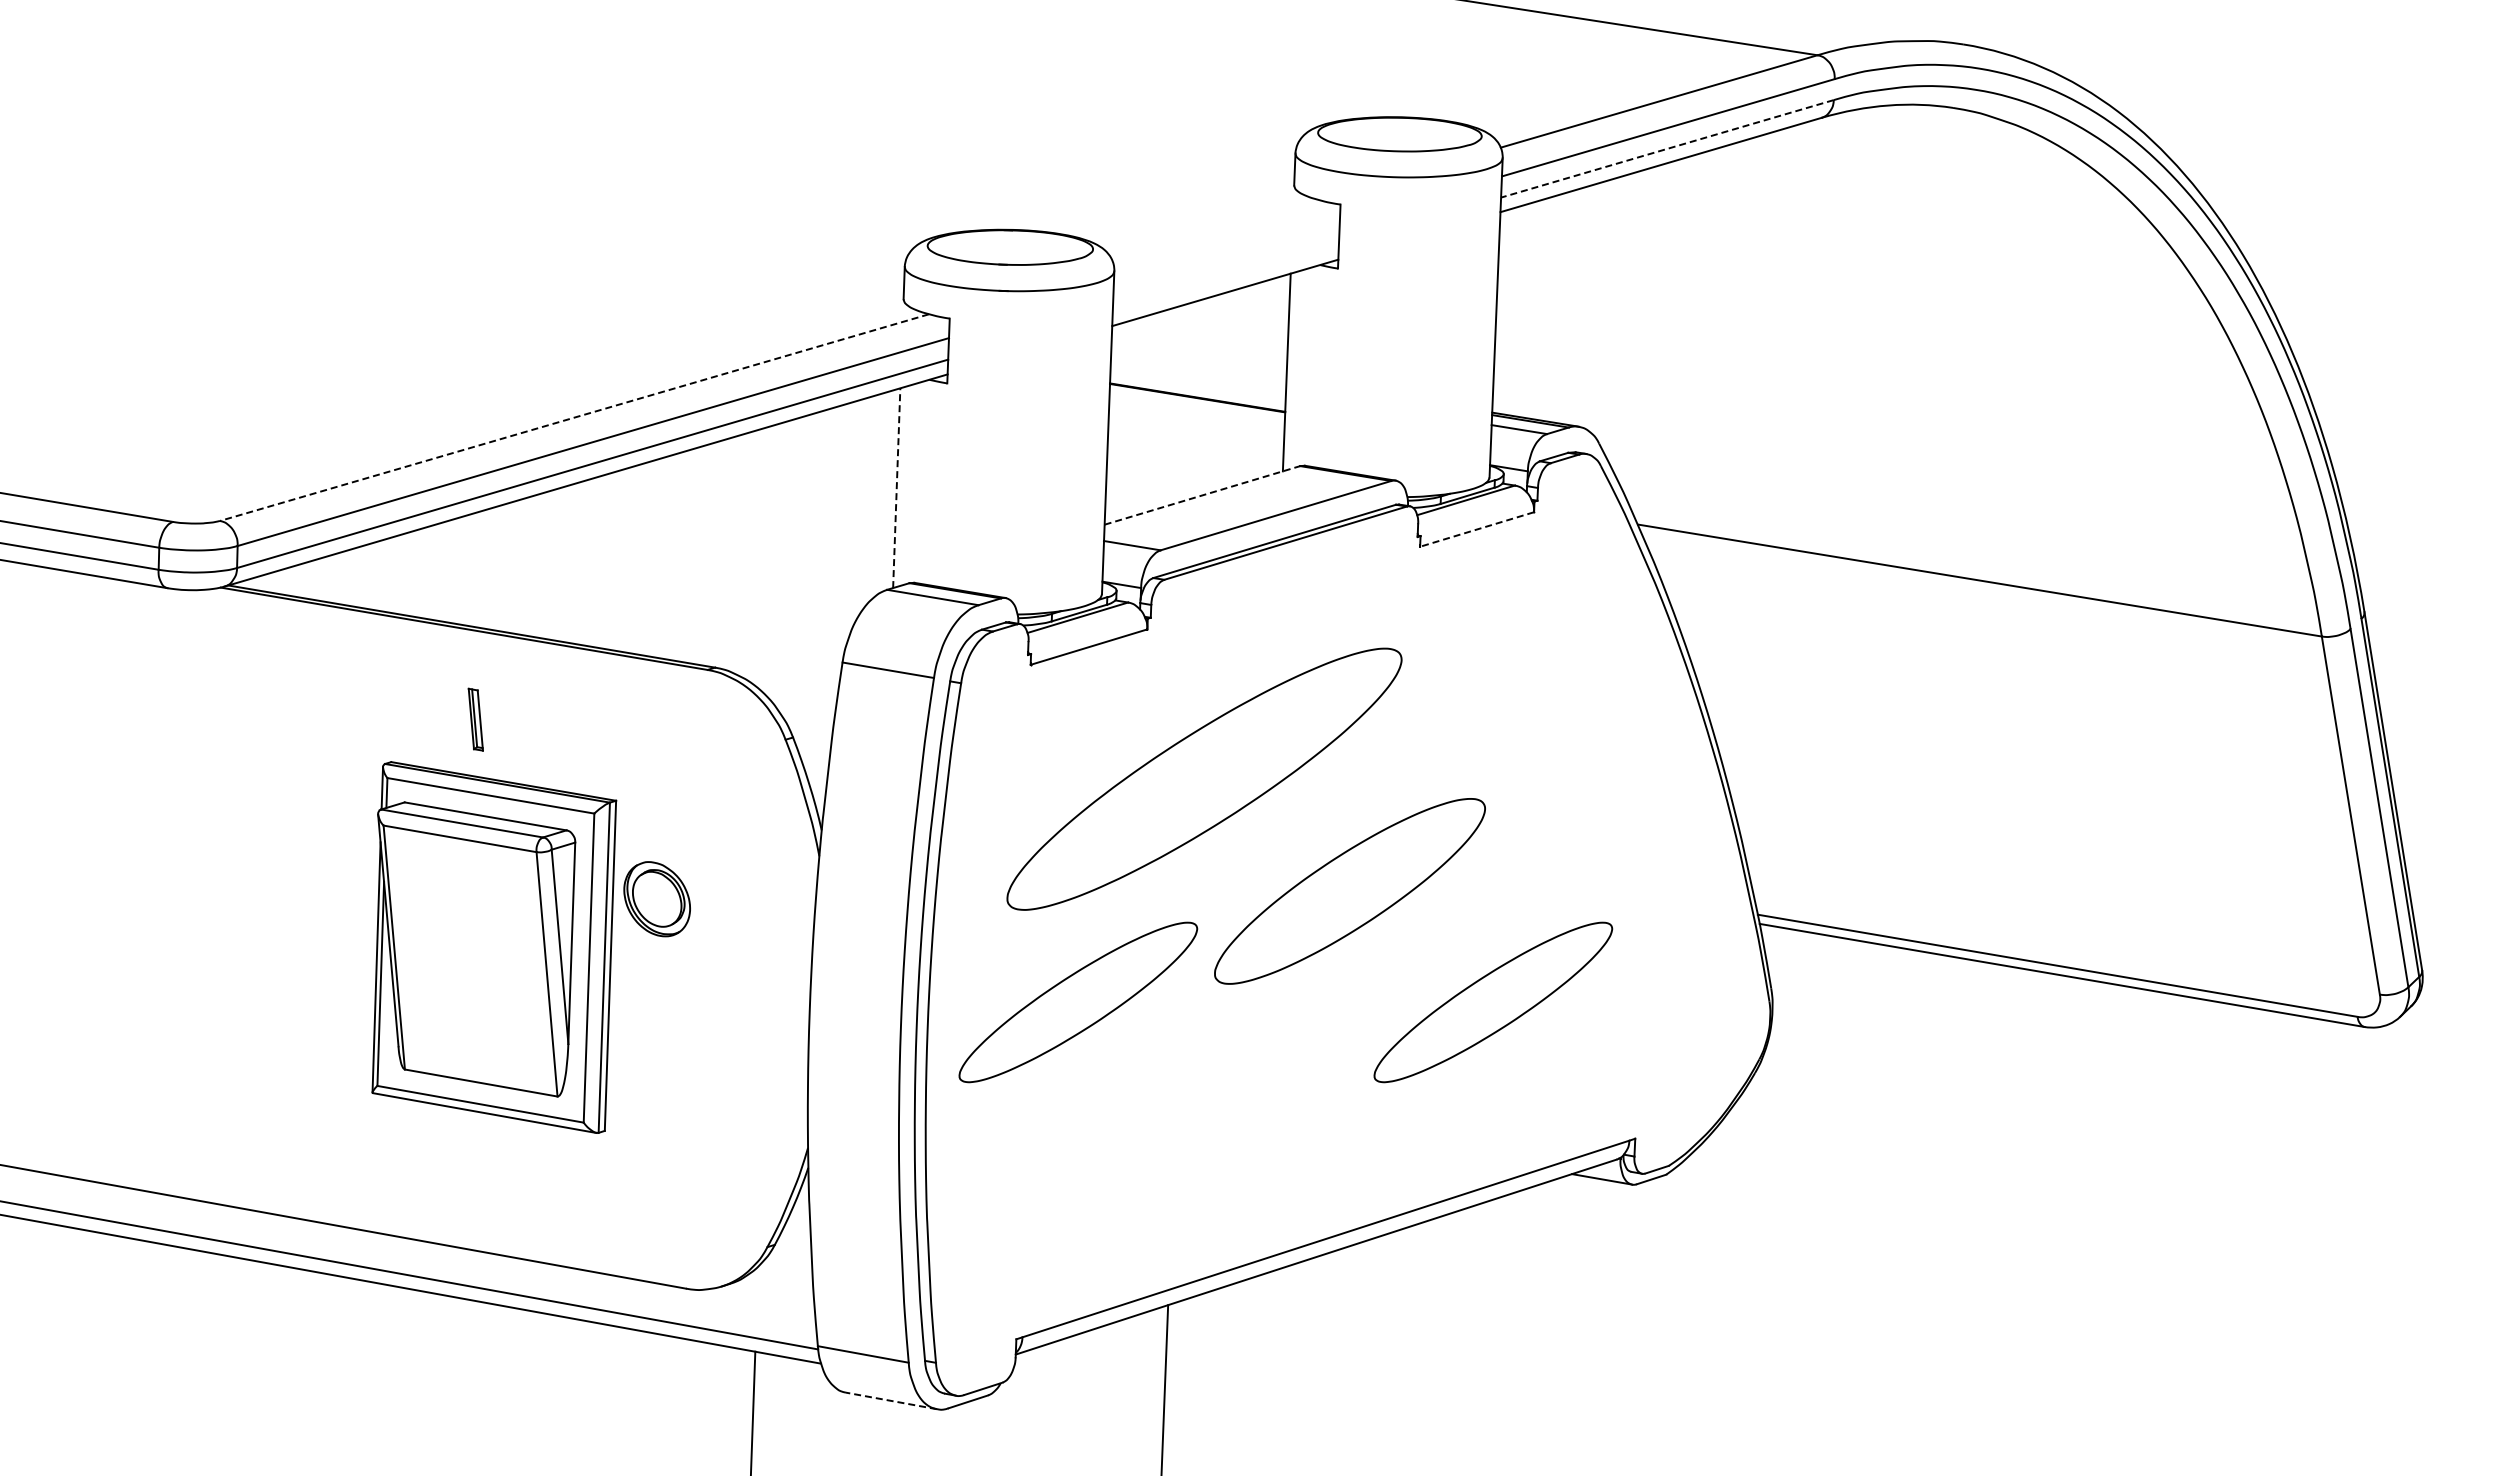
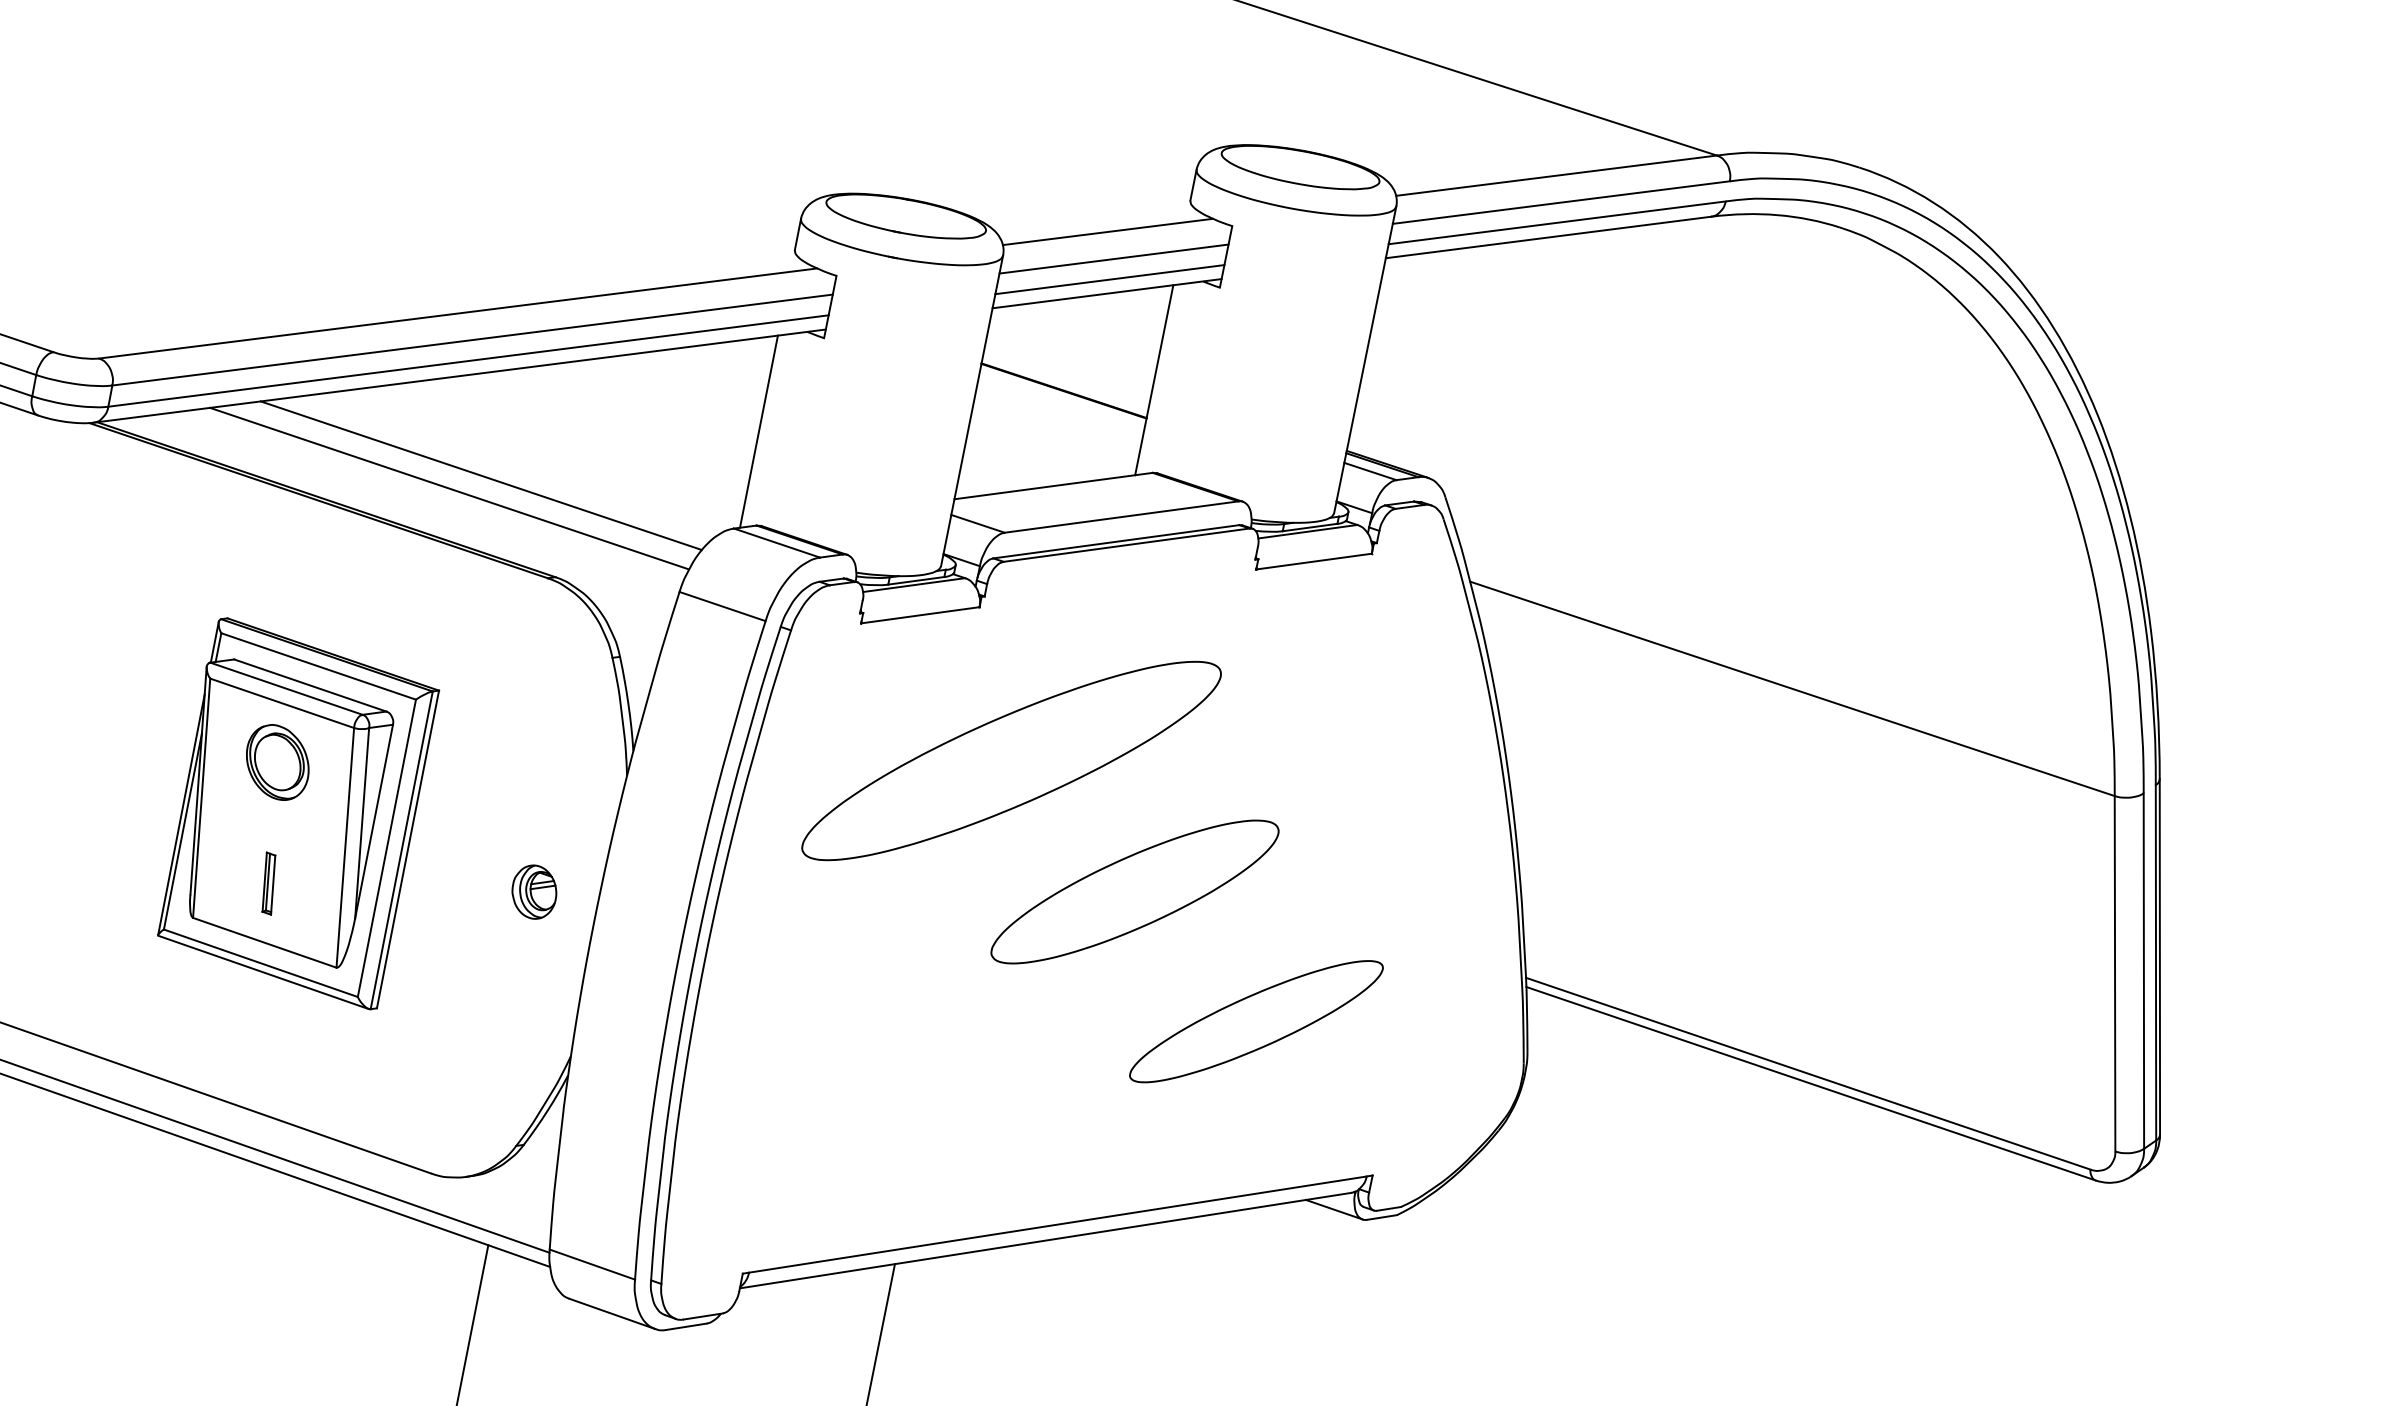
line: (1666, 149) -> (1556, 223), dashed -> solid
line: (1215, 230) -> (1107, 231), added
line: (1226, 256) -> (1113, 258), added
line: (1225, 278) -> (1109, 279), added
line: (573, 417) -> (457, 313), dashed -> solid
line: (896, 488) -> (758, 431), dashed -> solid
line: (1202, 495) -> (1053, 486), dashed -> solid
line: (1476, 529) -> (1313, 561), dashed -> solid
line: (623, 577) -> (480, 475), added
line: (593, 595) -> (448, 488), added
part: (475, 719) -> (268, 883), moved
part: (656, 899) -> (277, 762), moved
part: (744, 988) -> (534, 892), added
part: (1078, 1002) -> (855, 957), removed
line: (890, 1400) -> (611, 1313), dashed -> solid

